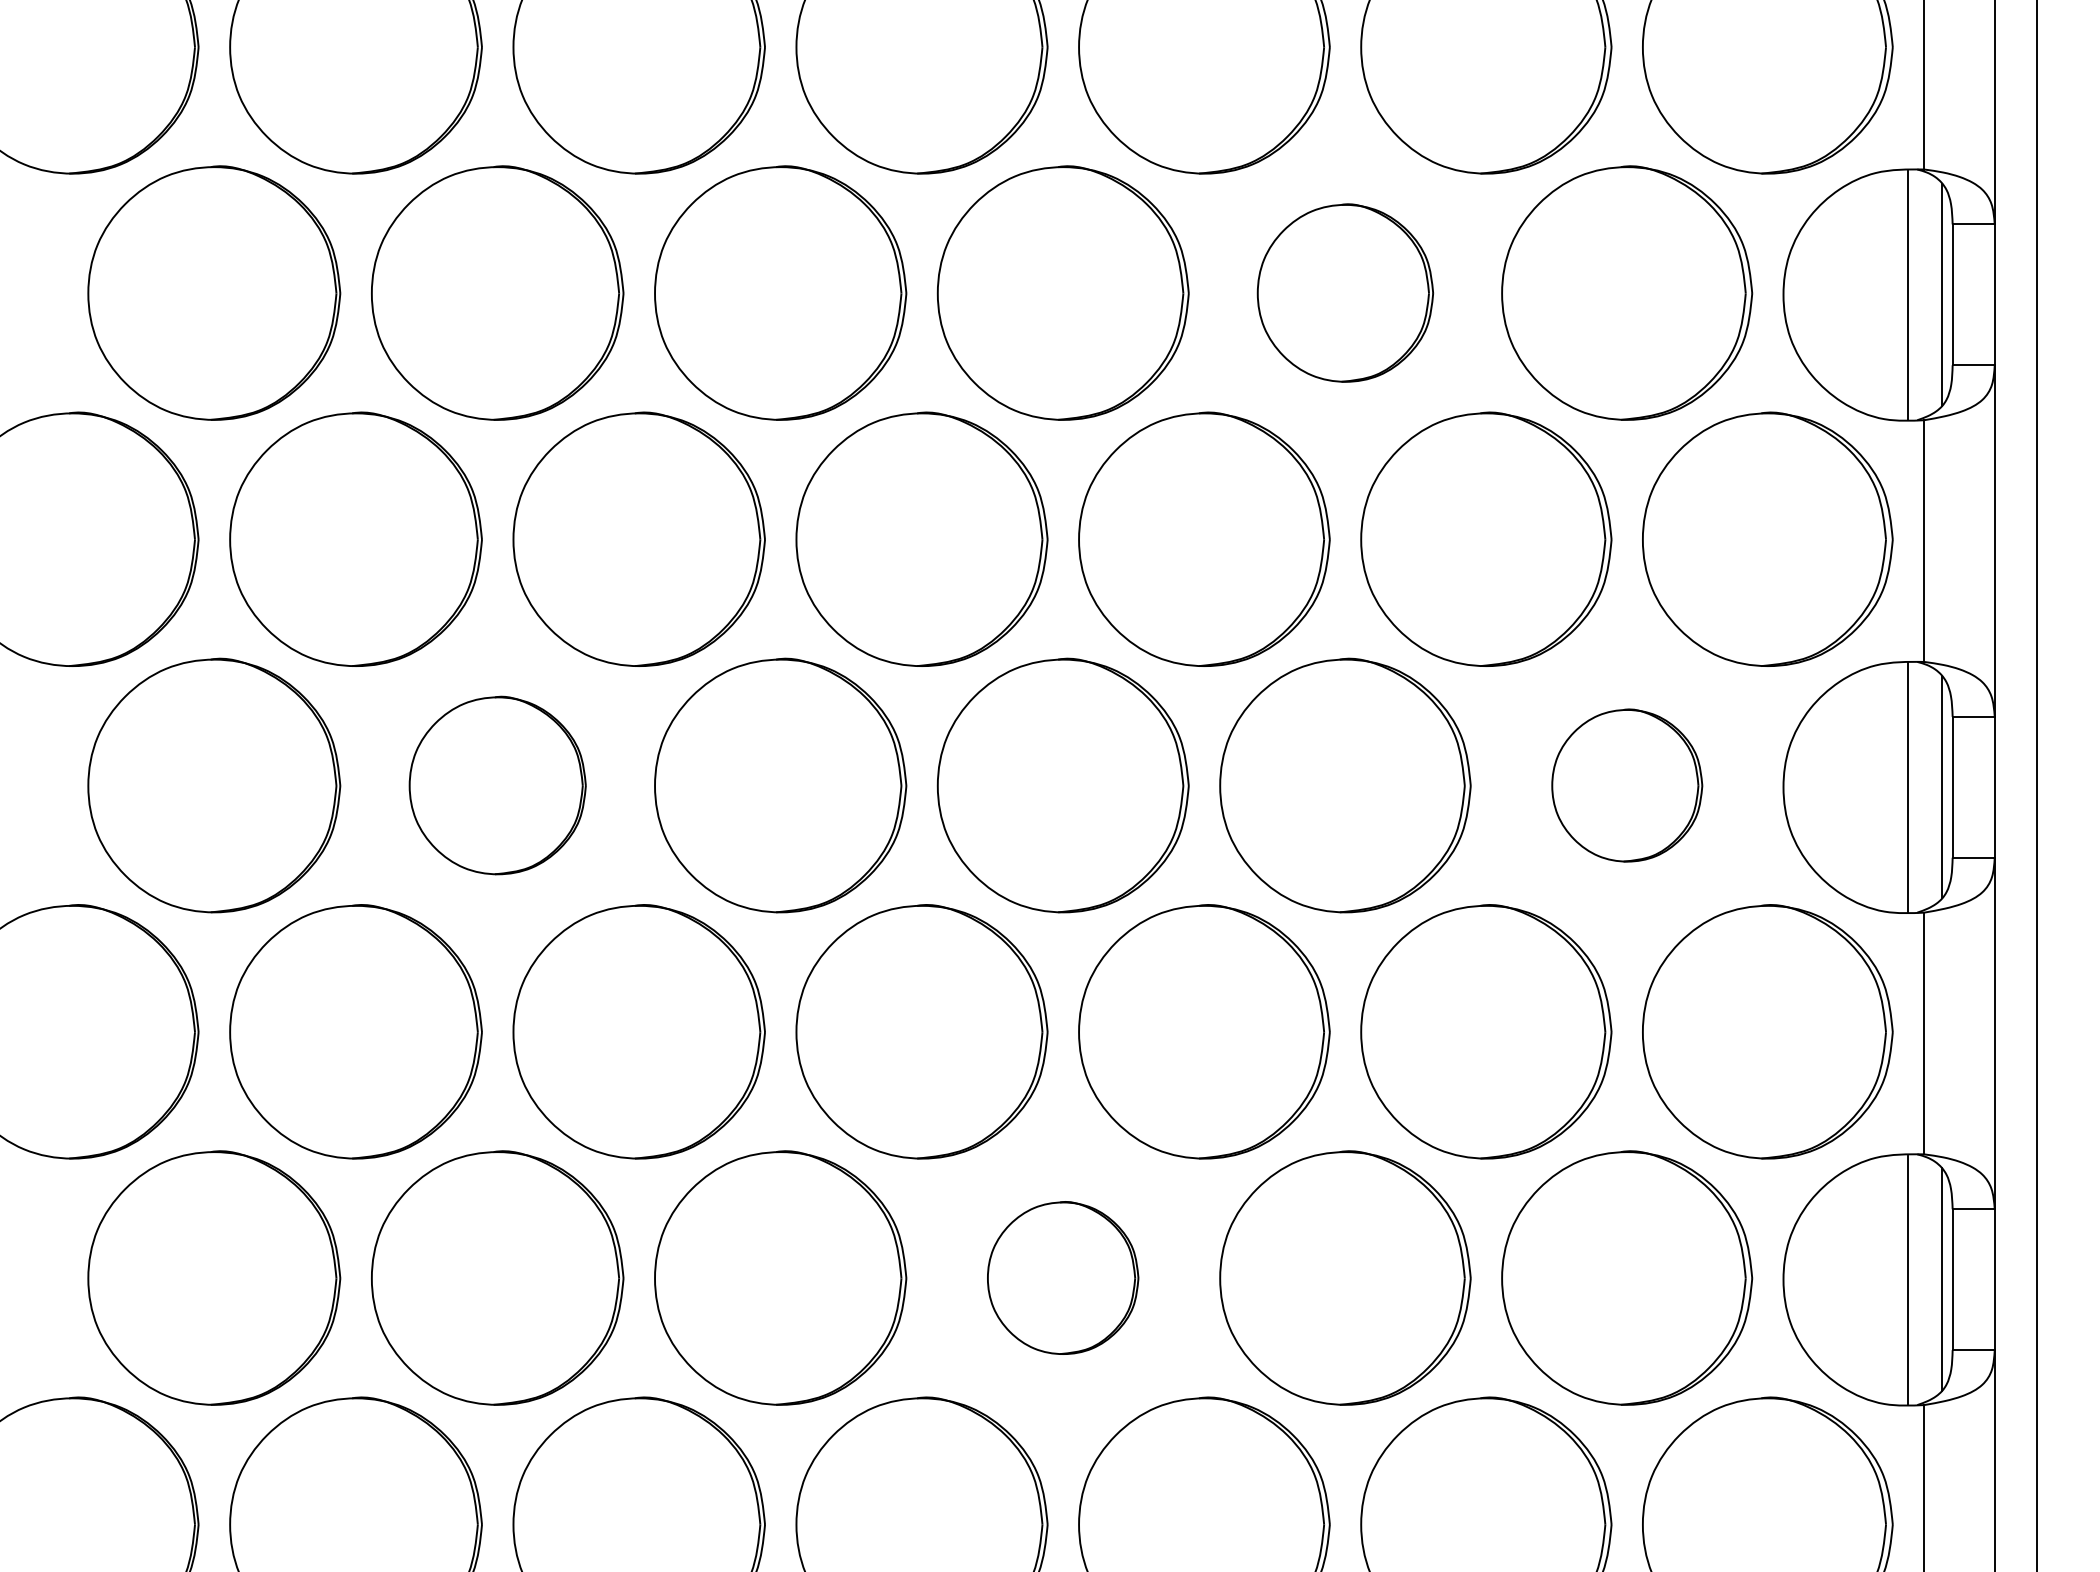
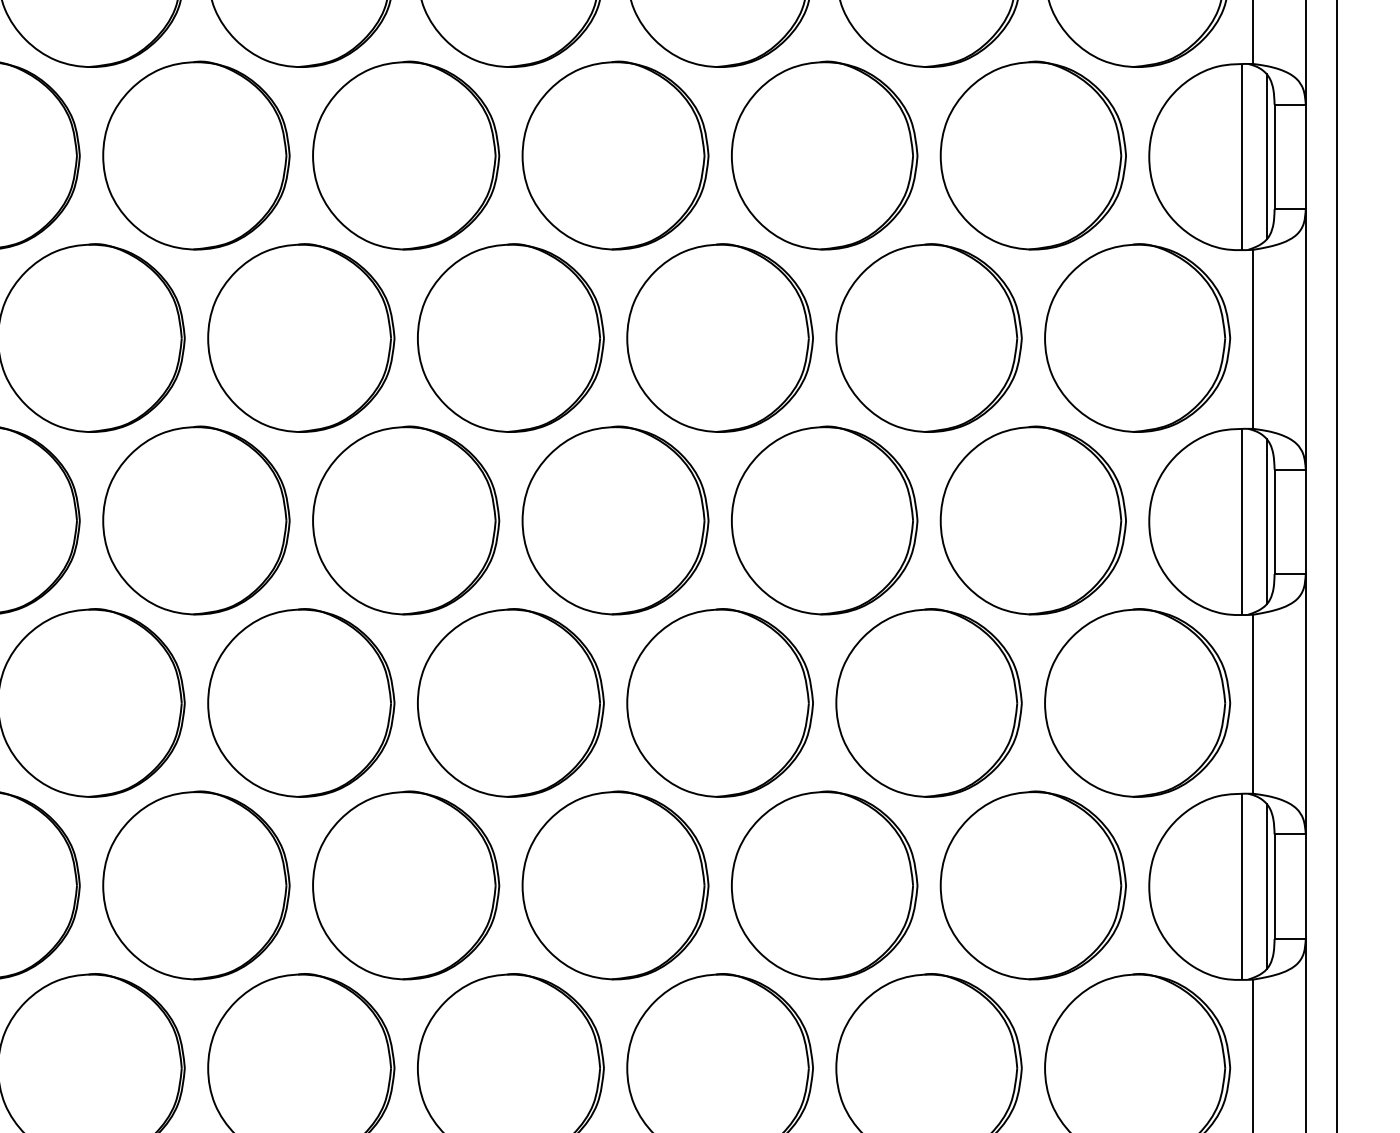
part: (1345, 292) -> (824, 155), size x1.43
part: (497, 785) -> (196, 520), size x1.43
part: (1627, 785) -> (1033, 520), size x1.67
part: (1062, 1277) -> (614, 885), size x1.67

